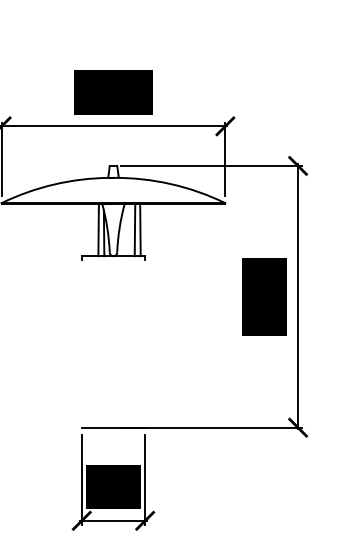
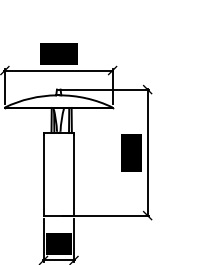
line: (81, 342) -> (43, 174), added
line: (146, 342) -> (74, 174), added

